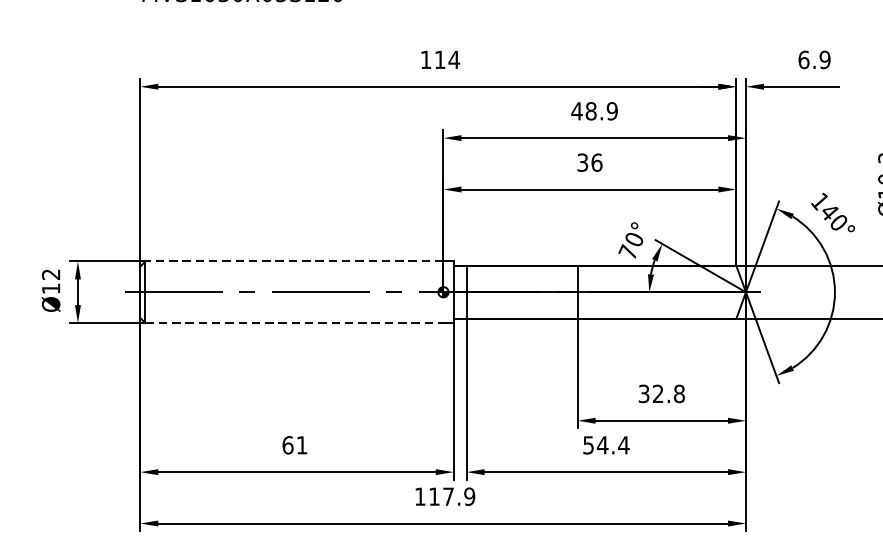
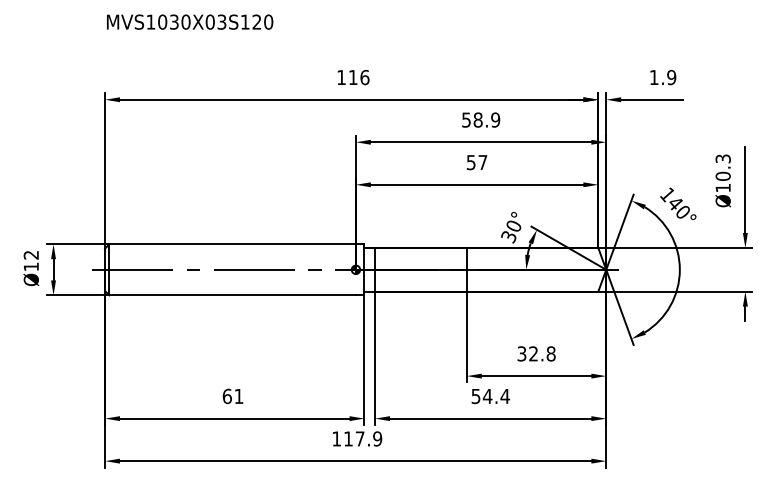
text: (453, 59) -> (364, 77), 114 -> 116
text: (803, 59) -> (653, 77), 6.9 -> 1.9
text: (577, 110) -> (466, 119), 48.9 -> 58.9
text: (590, 162) -> (477, 162), 36 -> 57
text: (627, 252) -> (508, 236), 70° -> 30°
line: (294, 261) -> (232, 244), dashed -> solid
line: (295, 323) -> (233, 295), dashed -> solid

